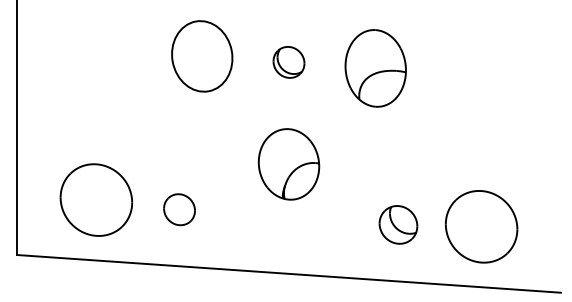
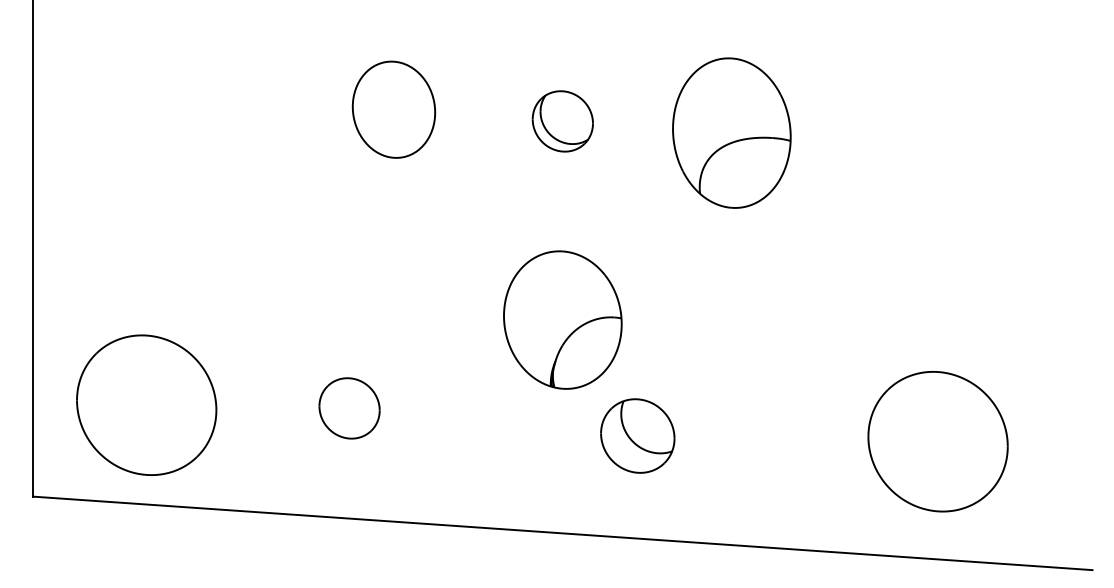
part: (202, 56) -> (394, 109), size x0.7
part: (96, 199) -> (146, 404), moved
part: (398, 224) -> (637, 435), moved

